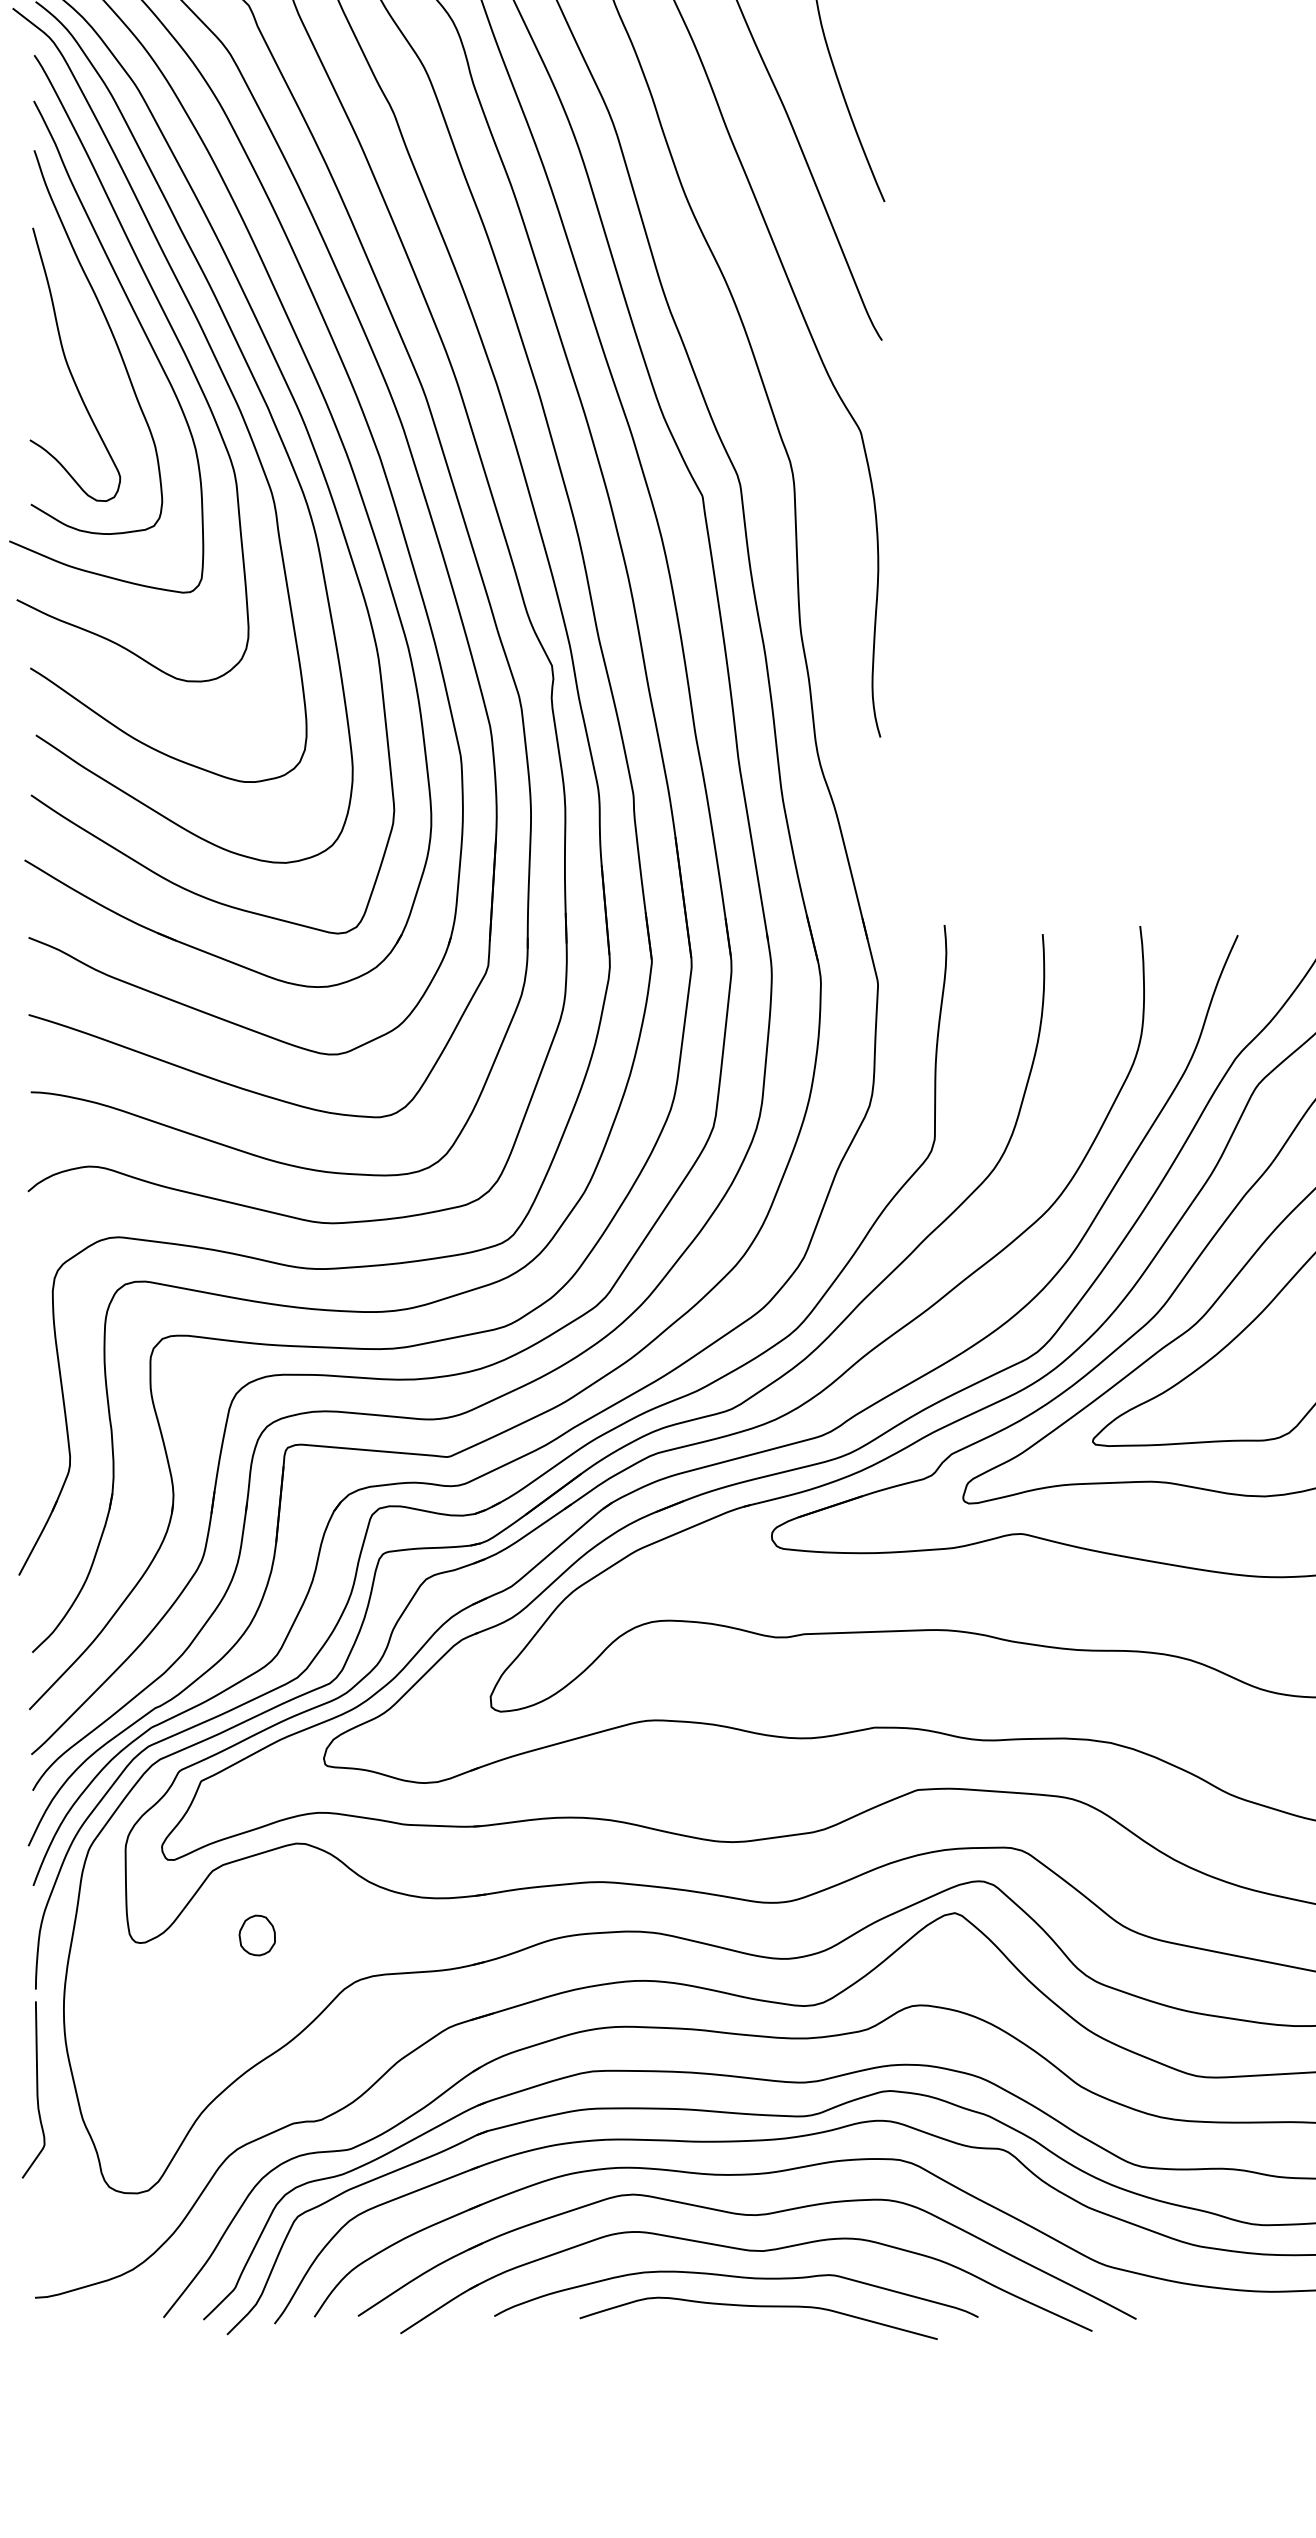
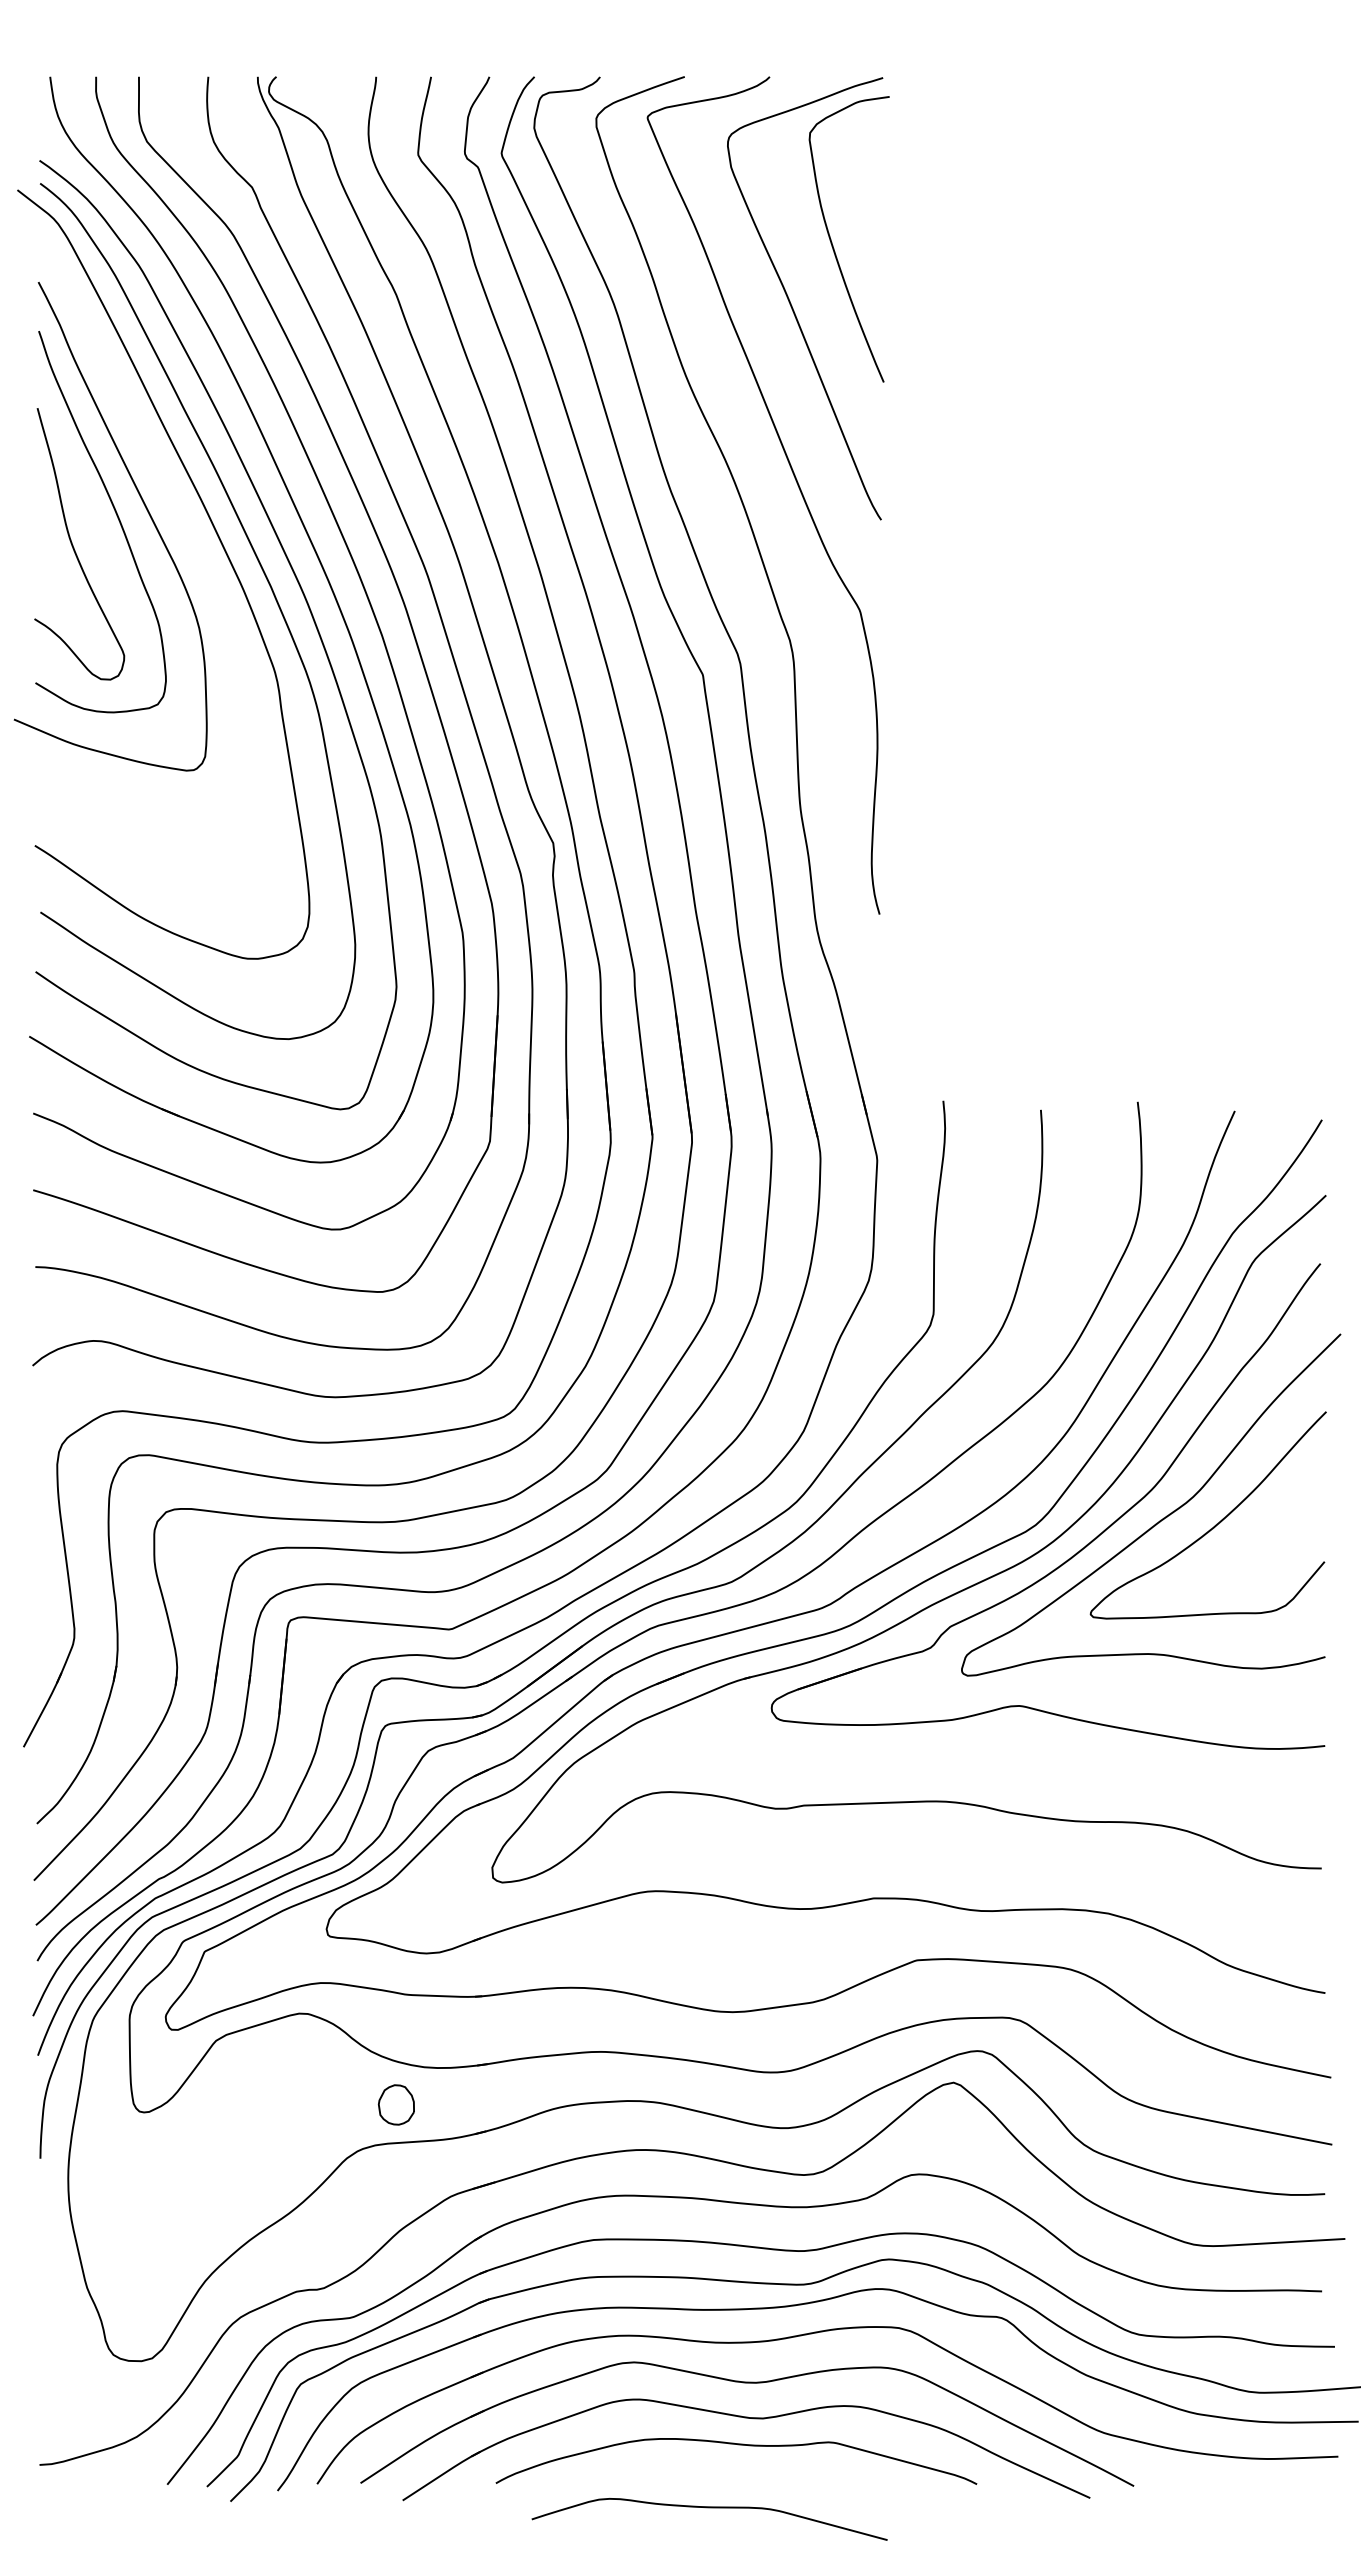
curve: (178, 343) -> (182, 523), removed
part: (256, 1935) -> (395, 2104), moved
curve: (36, 2090) -> (41, 2258), removed
curve: (758, 2307) -> (709, 2508), moved

